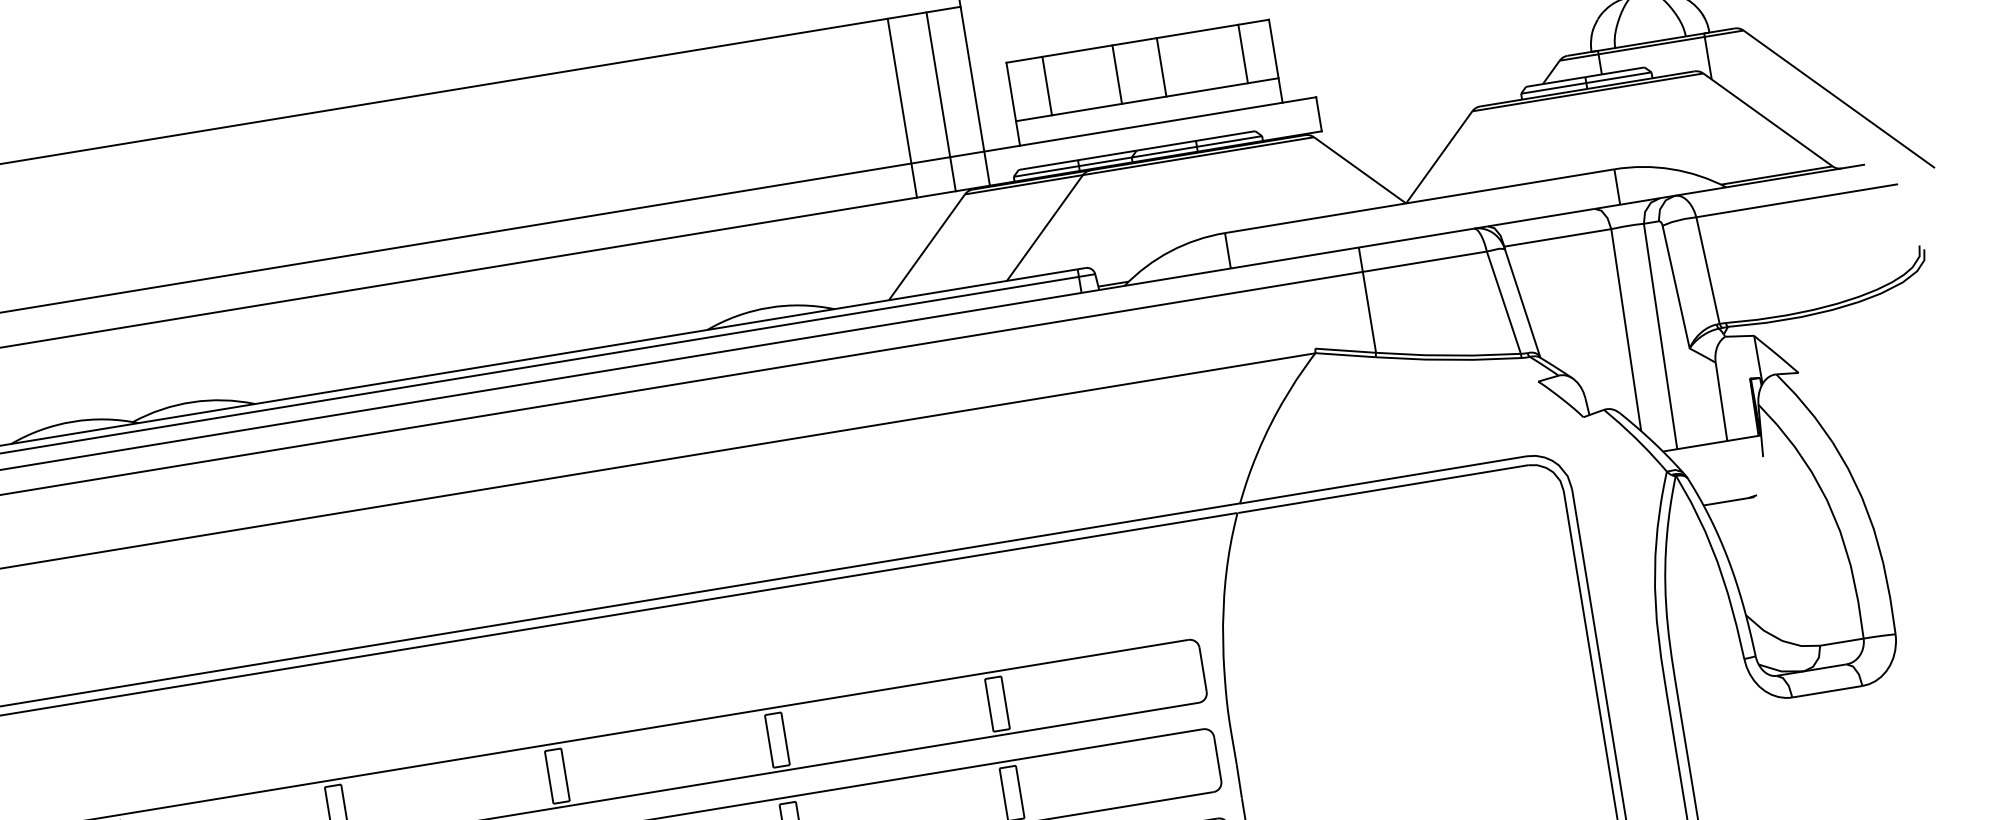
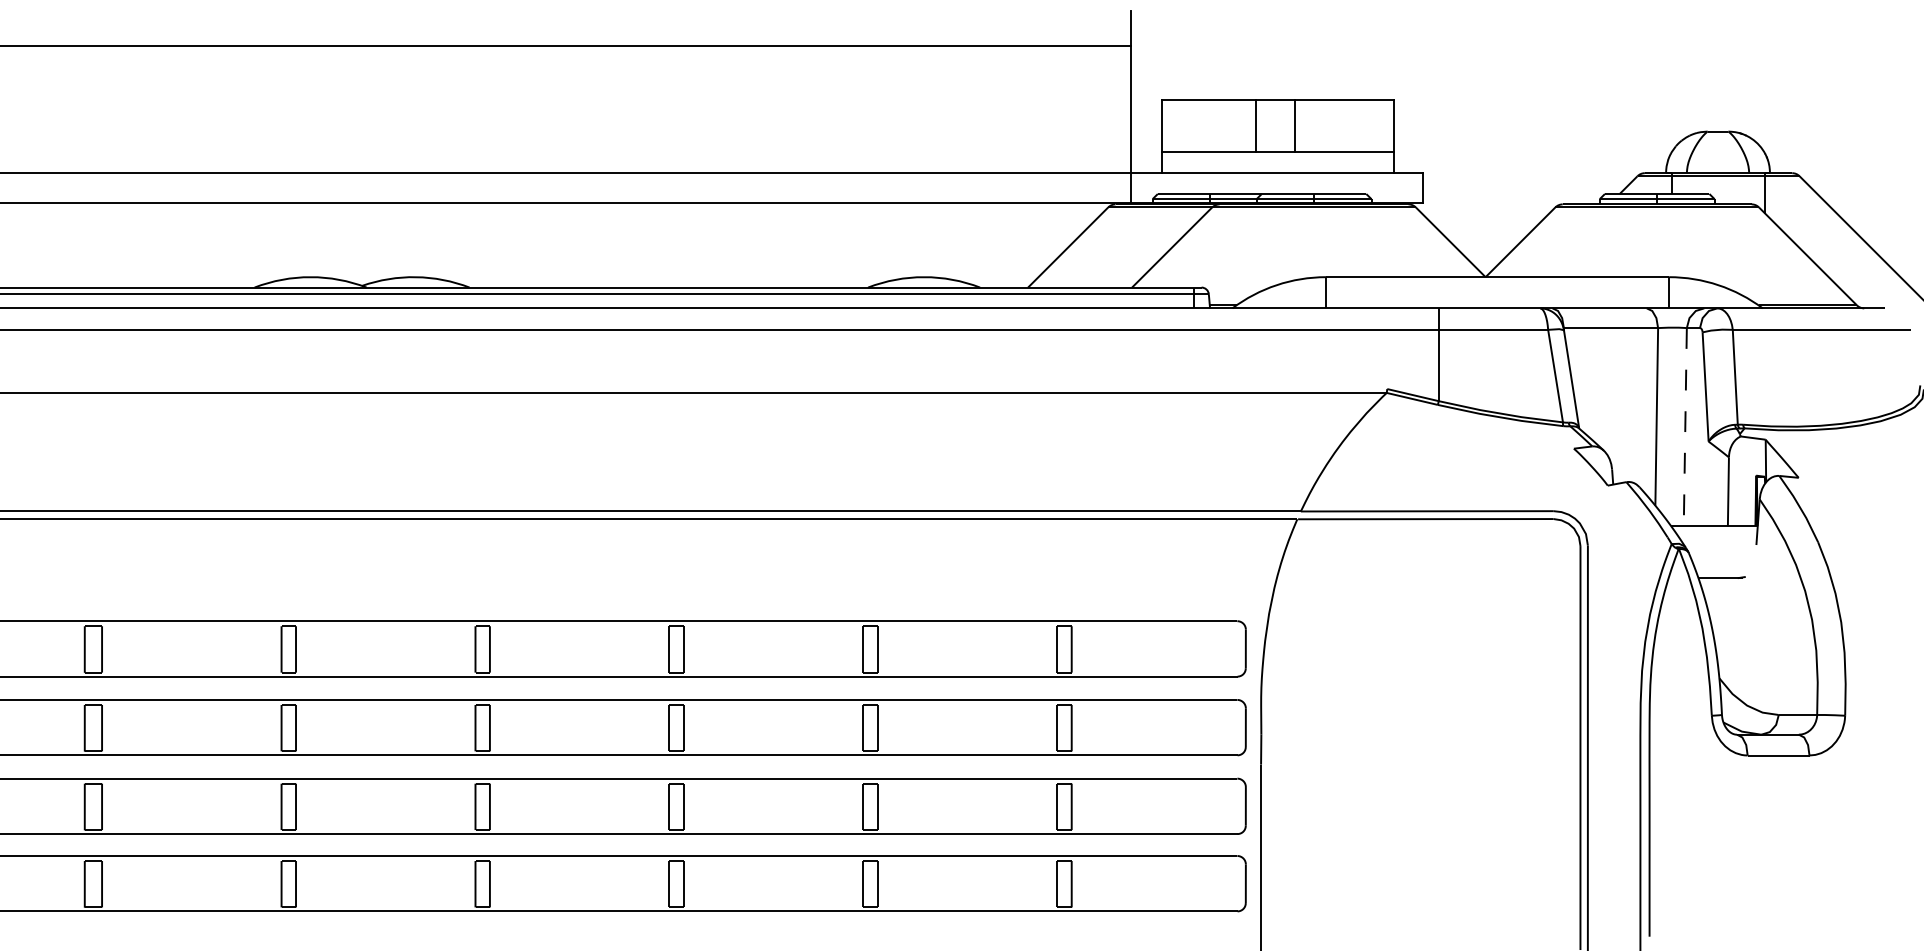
line: (1242, 53) -> (1366, 125), removed
line: (1047, 85) -> (1194, 125), removed
line: (940, 101) -> (1100, 124), removed
line: (902, 108) -> (1066, 124), removed
line: (1660, 336) -> (1685, 427), solid -> dashed

